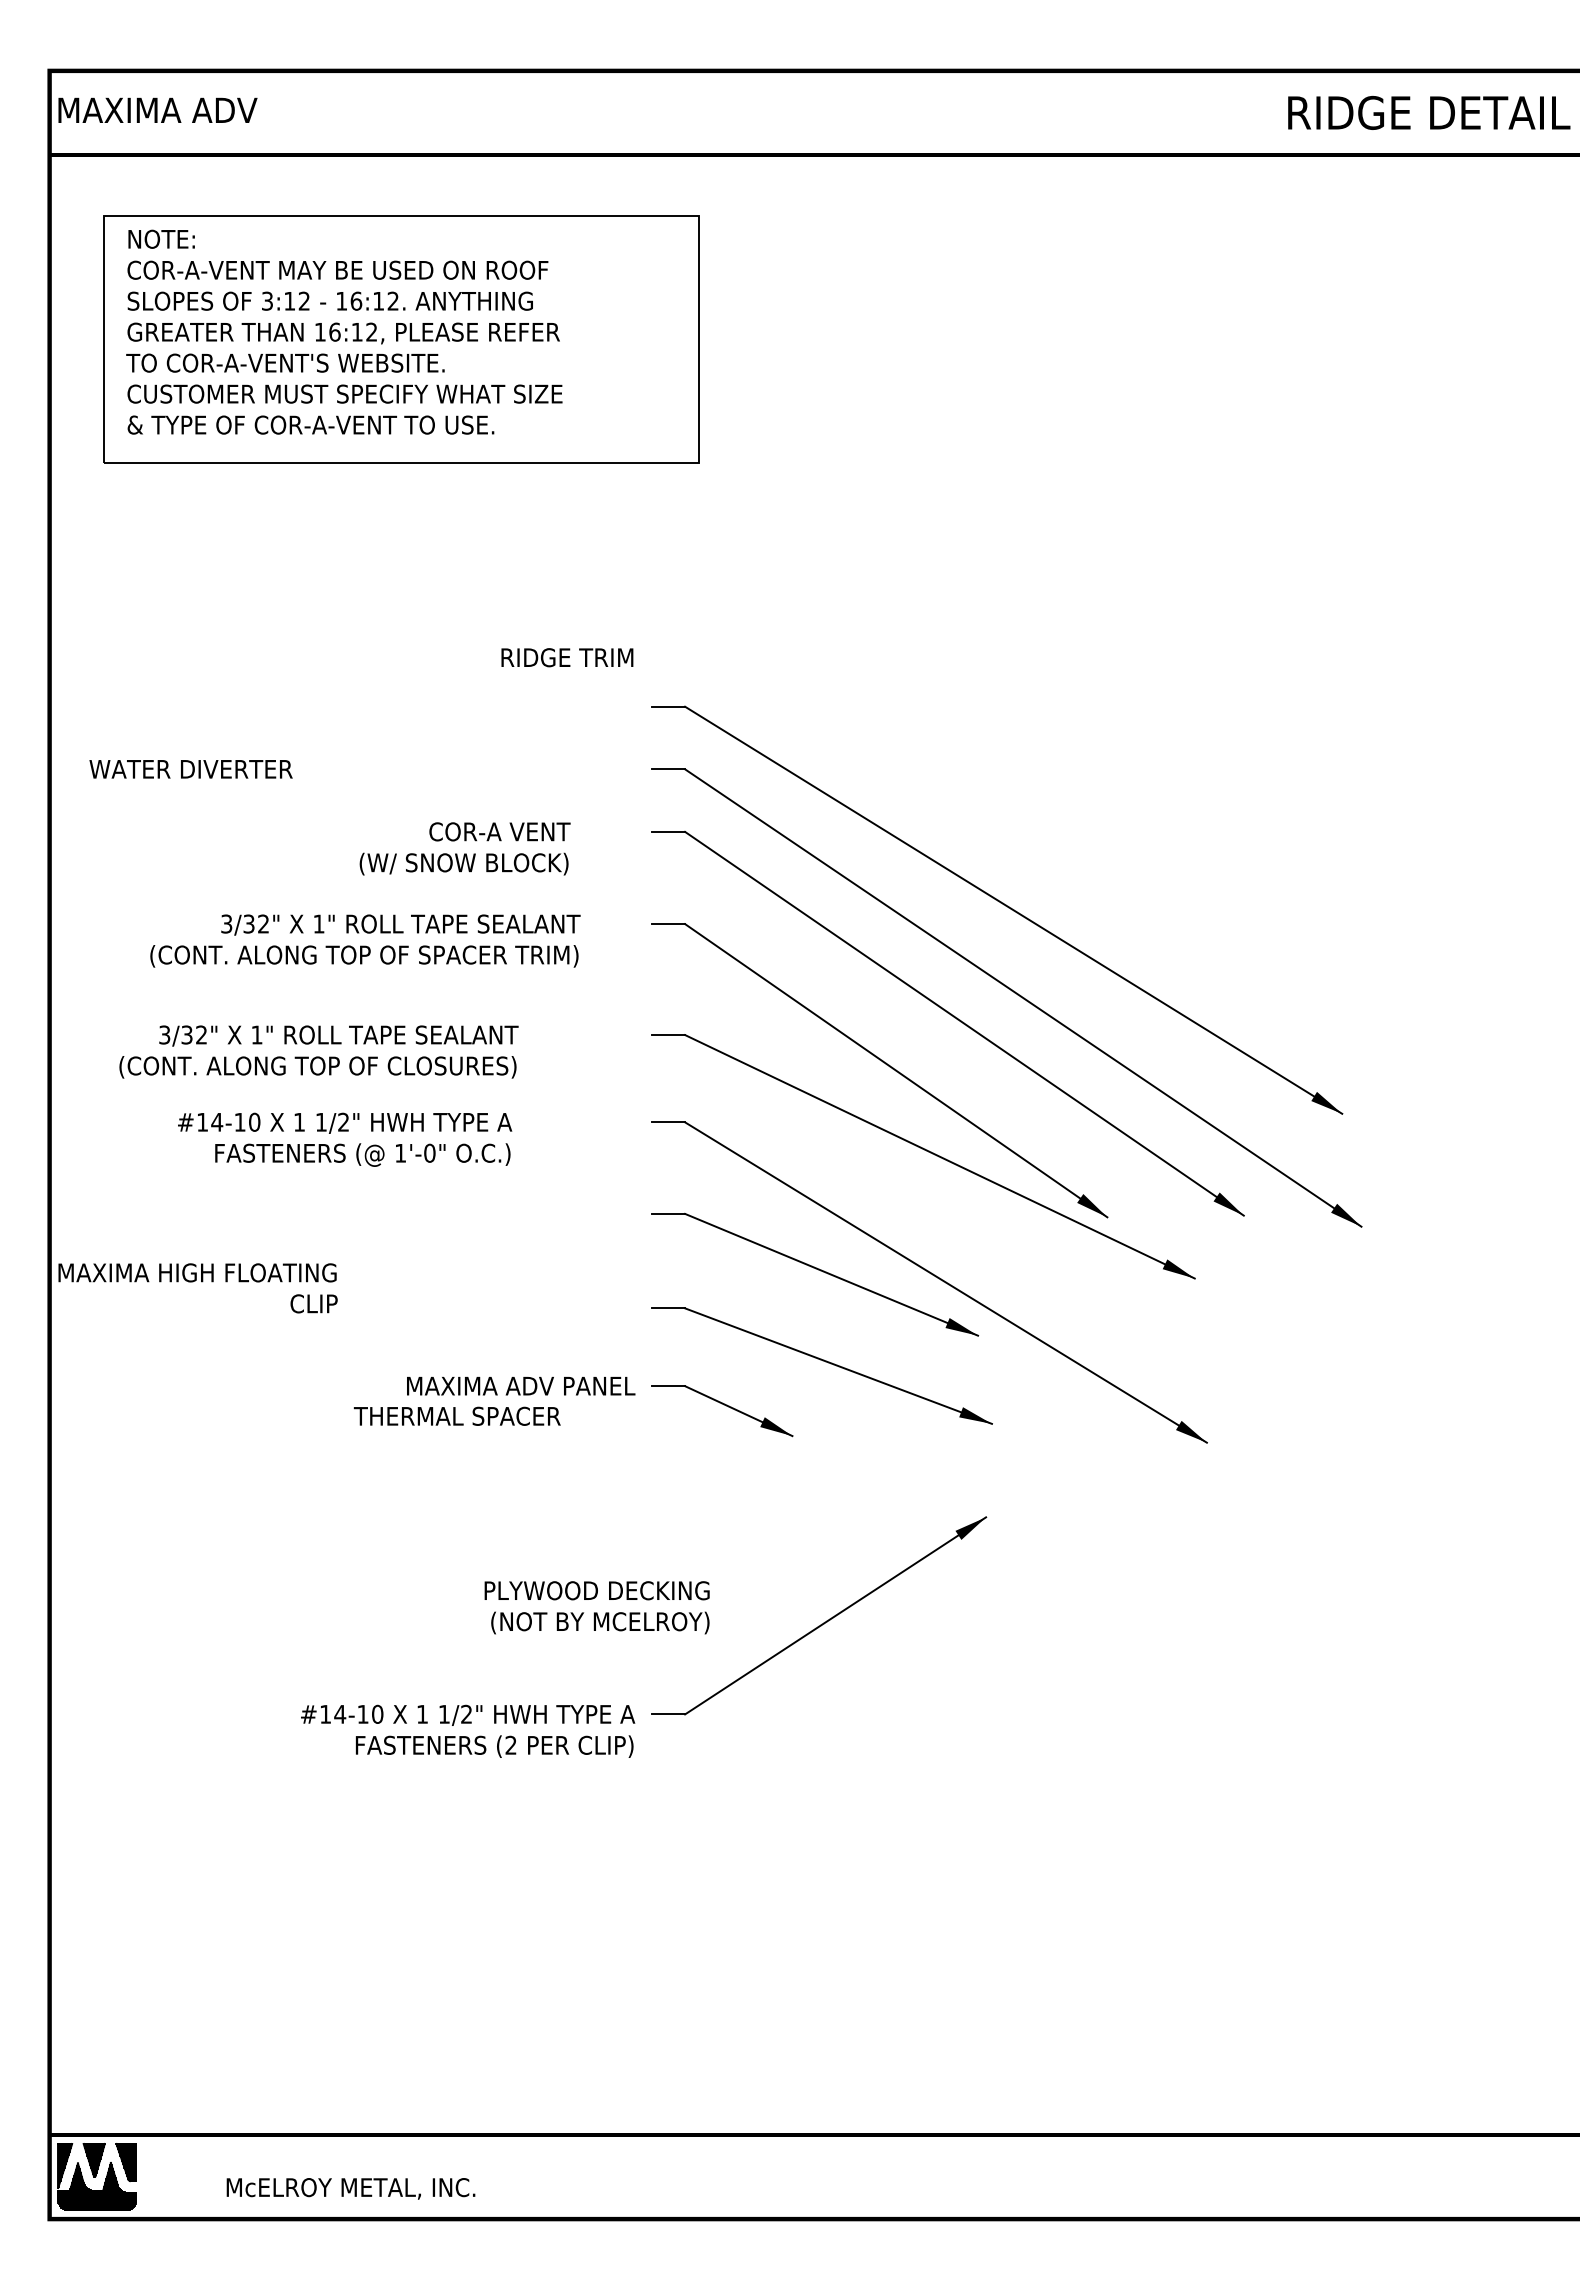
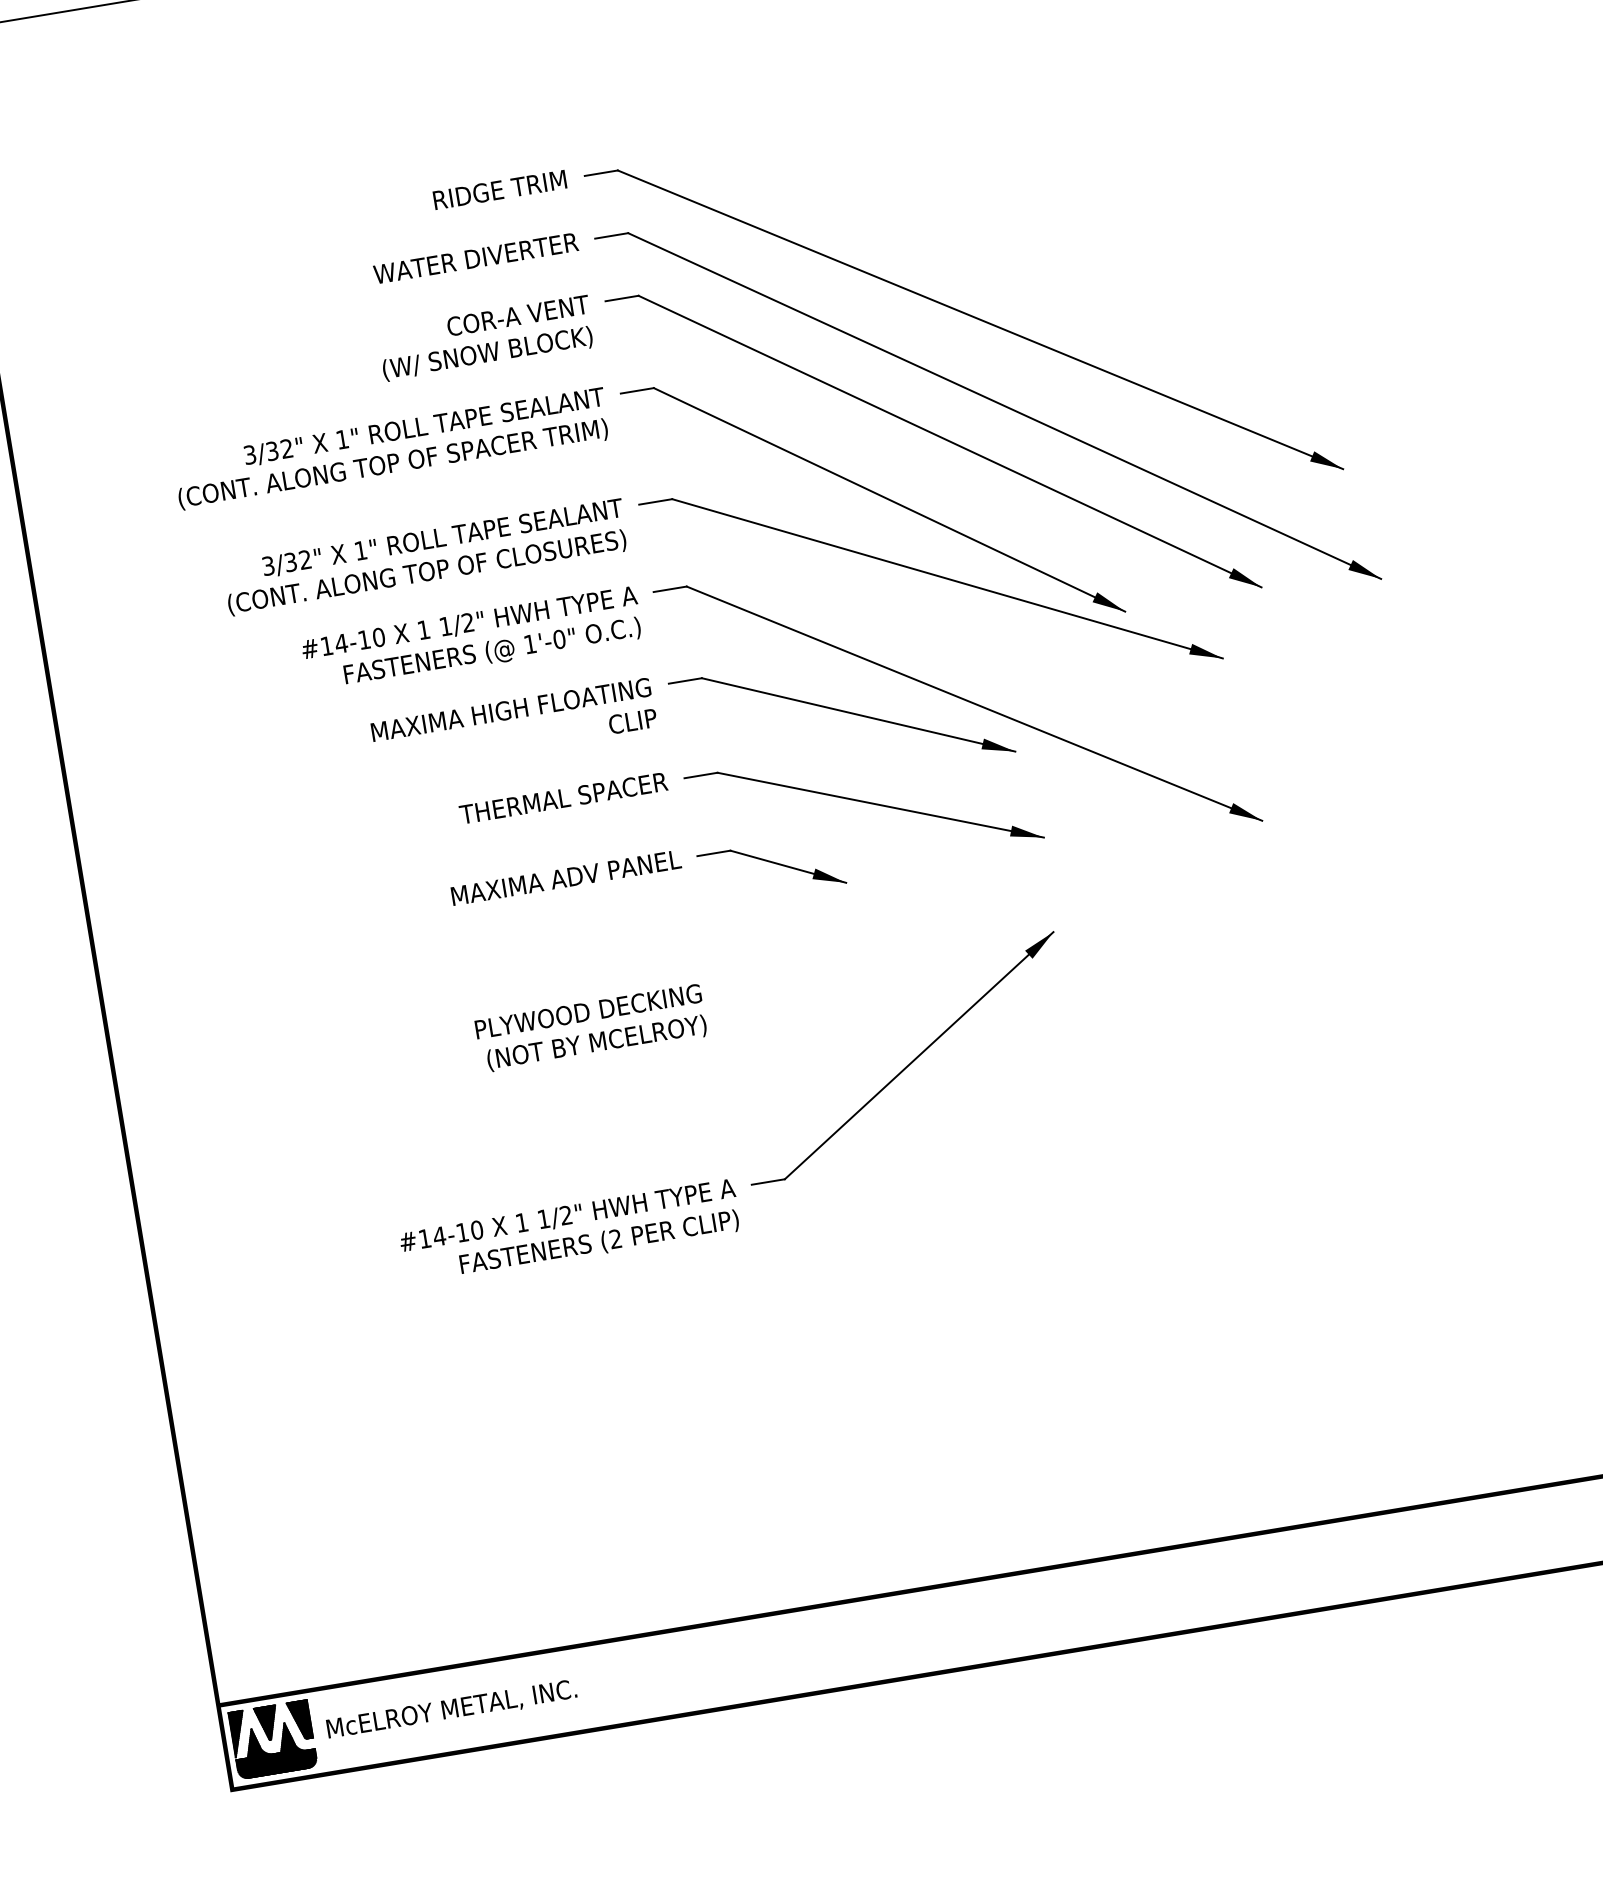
text: (567, 657) -> (500, 189), moved
text: (190, 769) -> (475, 258), moved
text: (464, 848) -> (485, 338), moved
text: (365, 940) -> (391, 448), moved
text: (318, 1051) -> (425, 557), moved
text: (345, 1139) -> (472, 639), moved
text: (197, 1288) -> (513, 725), moved
text: (456, 1415) -> (562, 797), moved
text: (596, 1607) -> (590, 1028), moved
text: (350, 2188) -> (451, 1709), moved

